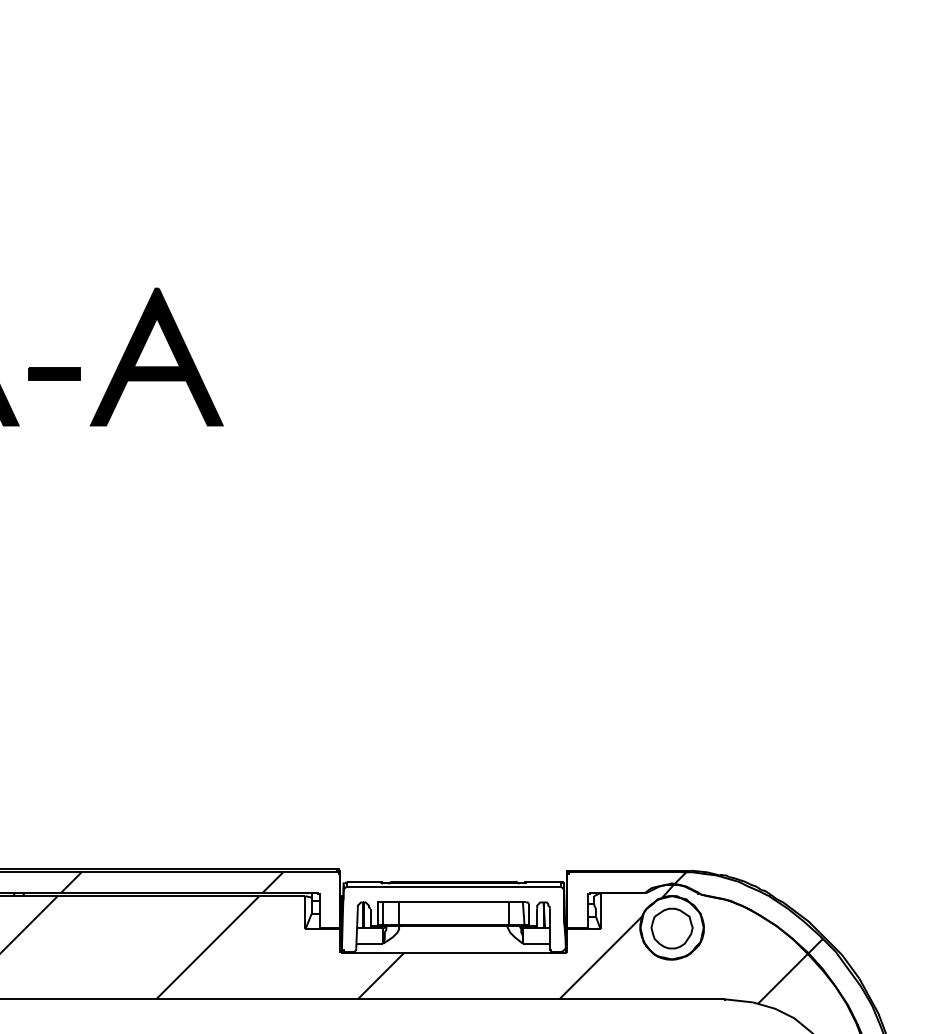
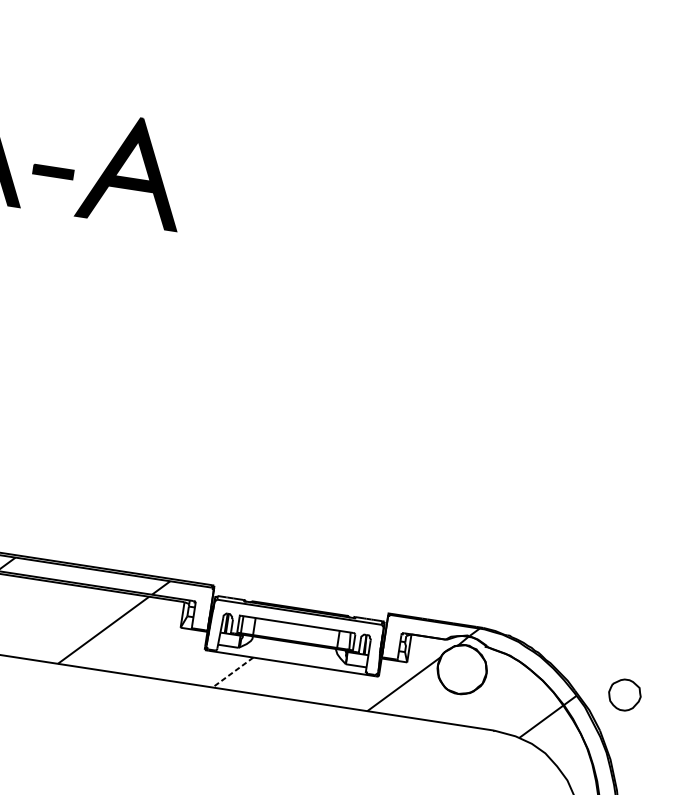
part: (671, 928) -> (624, 694), moved
line: (380, 976) -> (232, 672), solid -> dashed

